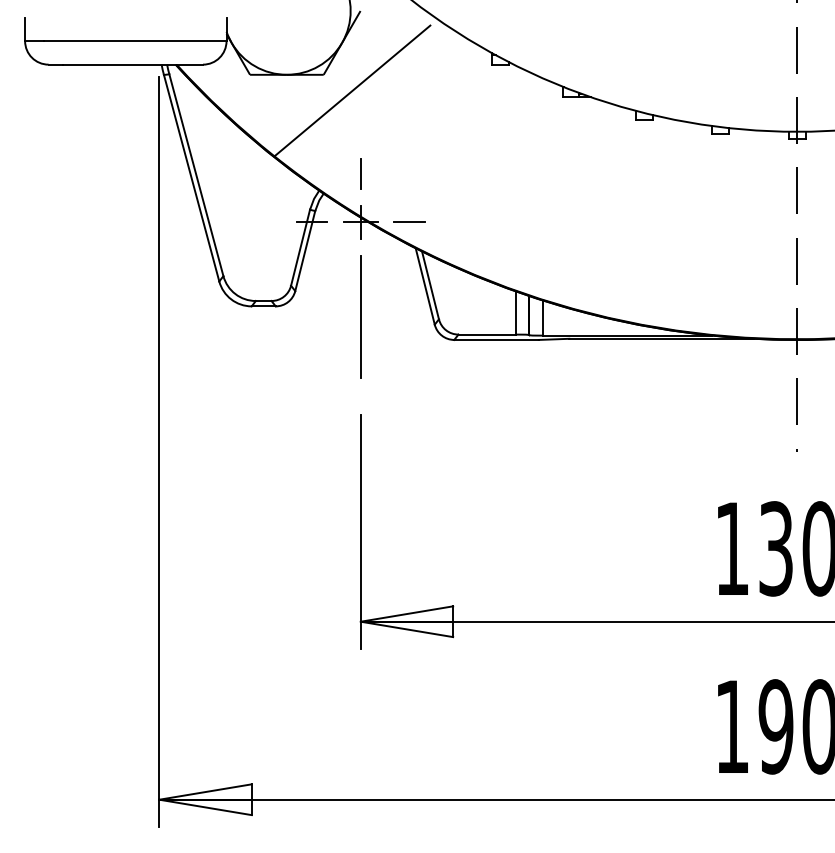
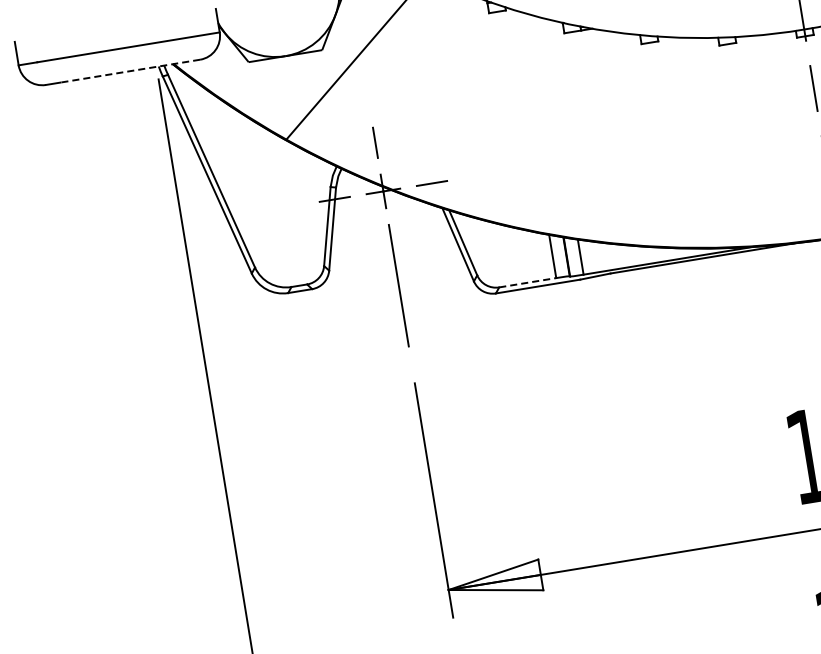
line: (132, 64) -> (129, 71), solid -> dashed
line: (487, 334) -> (528, 282), solid -> dashed

